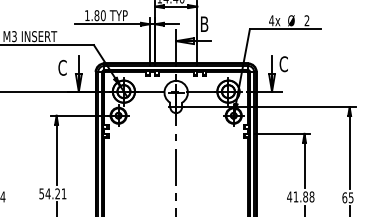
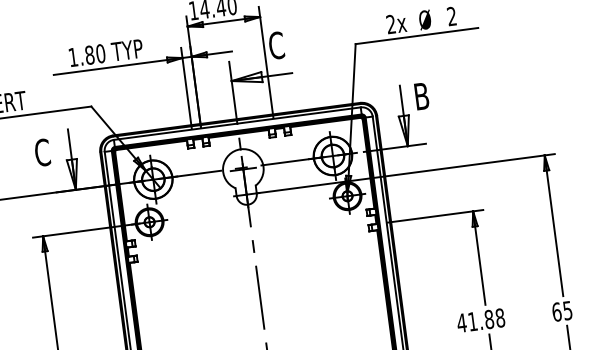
text: (271, 20) -> (390, 24), 4x -> 2x
text: (204, 24) -> (276, 46), B -> C
text: (283, 64) -> (421, 96), C -> B

